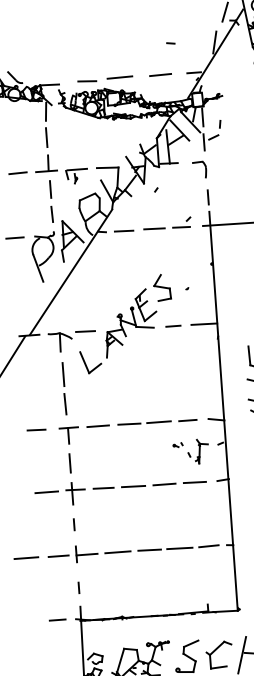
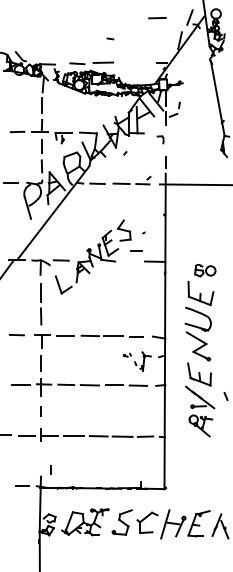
line: (170, 42) -> (110, 38), moved
line: (160, 75) -> (157, 18), moved
part: (199, 169) -> (160, 139), size x0.6
line: (173, 326) -> (136, 250), moved
line: (78, 587) -> (50, 469), moved

